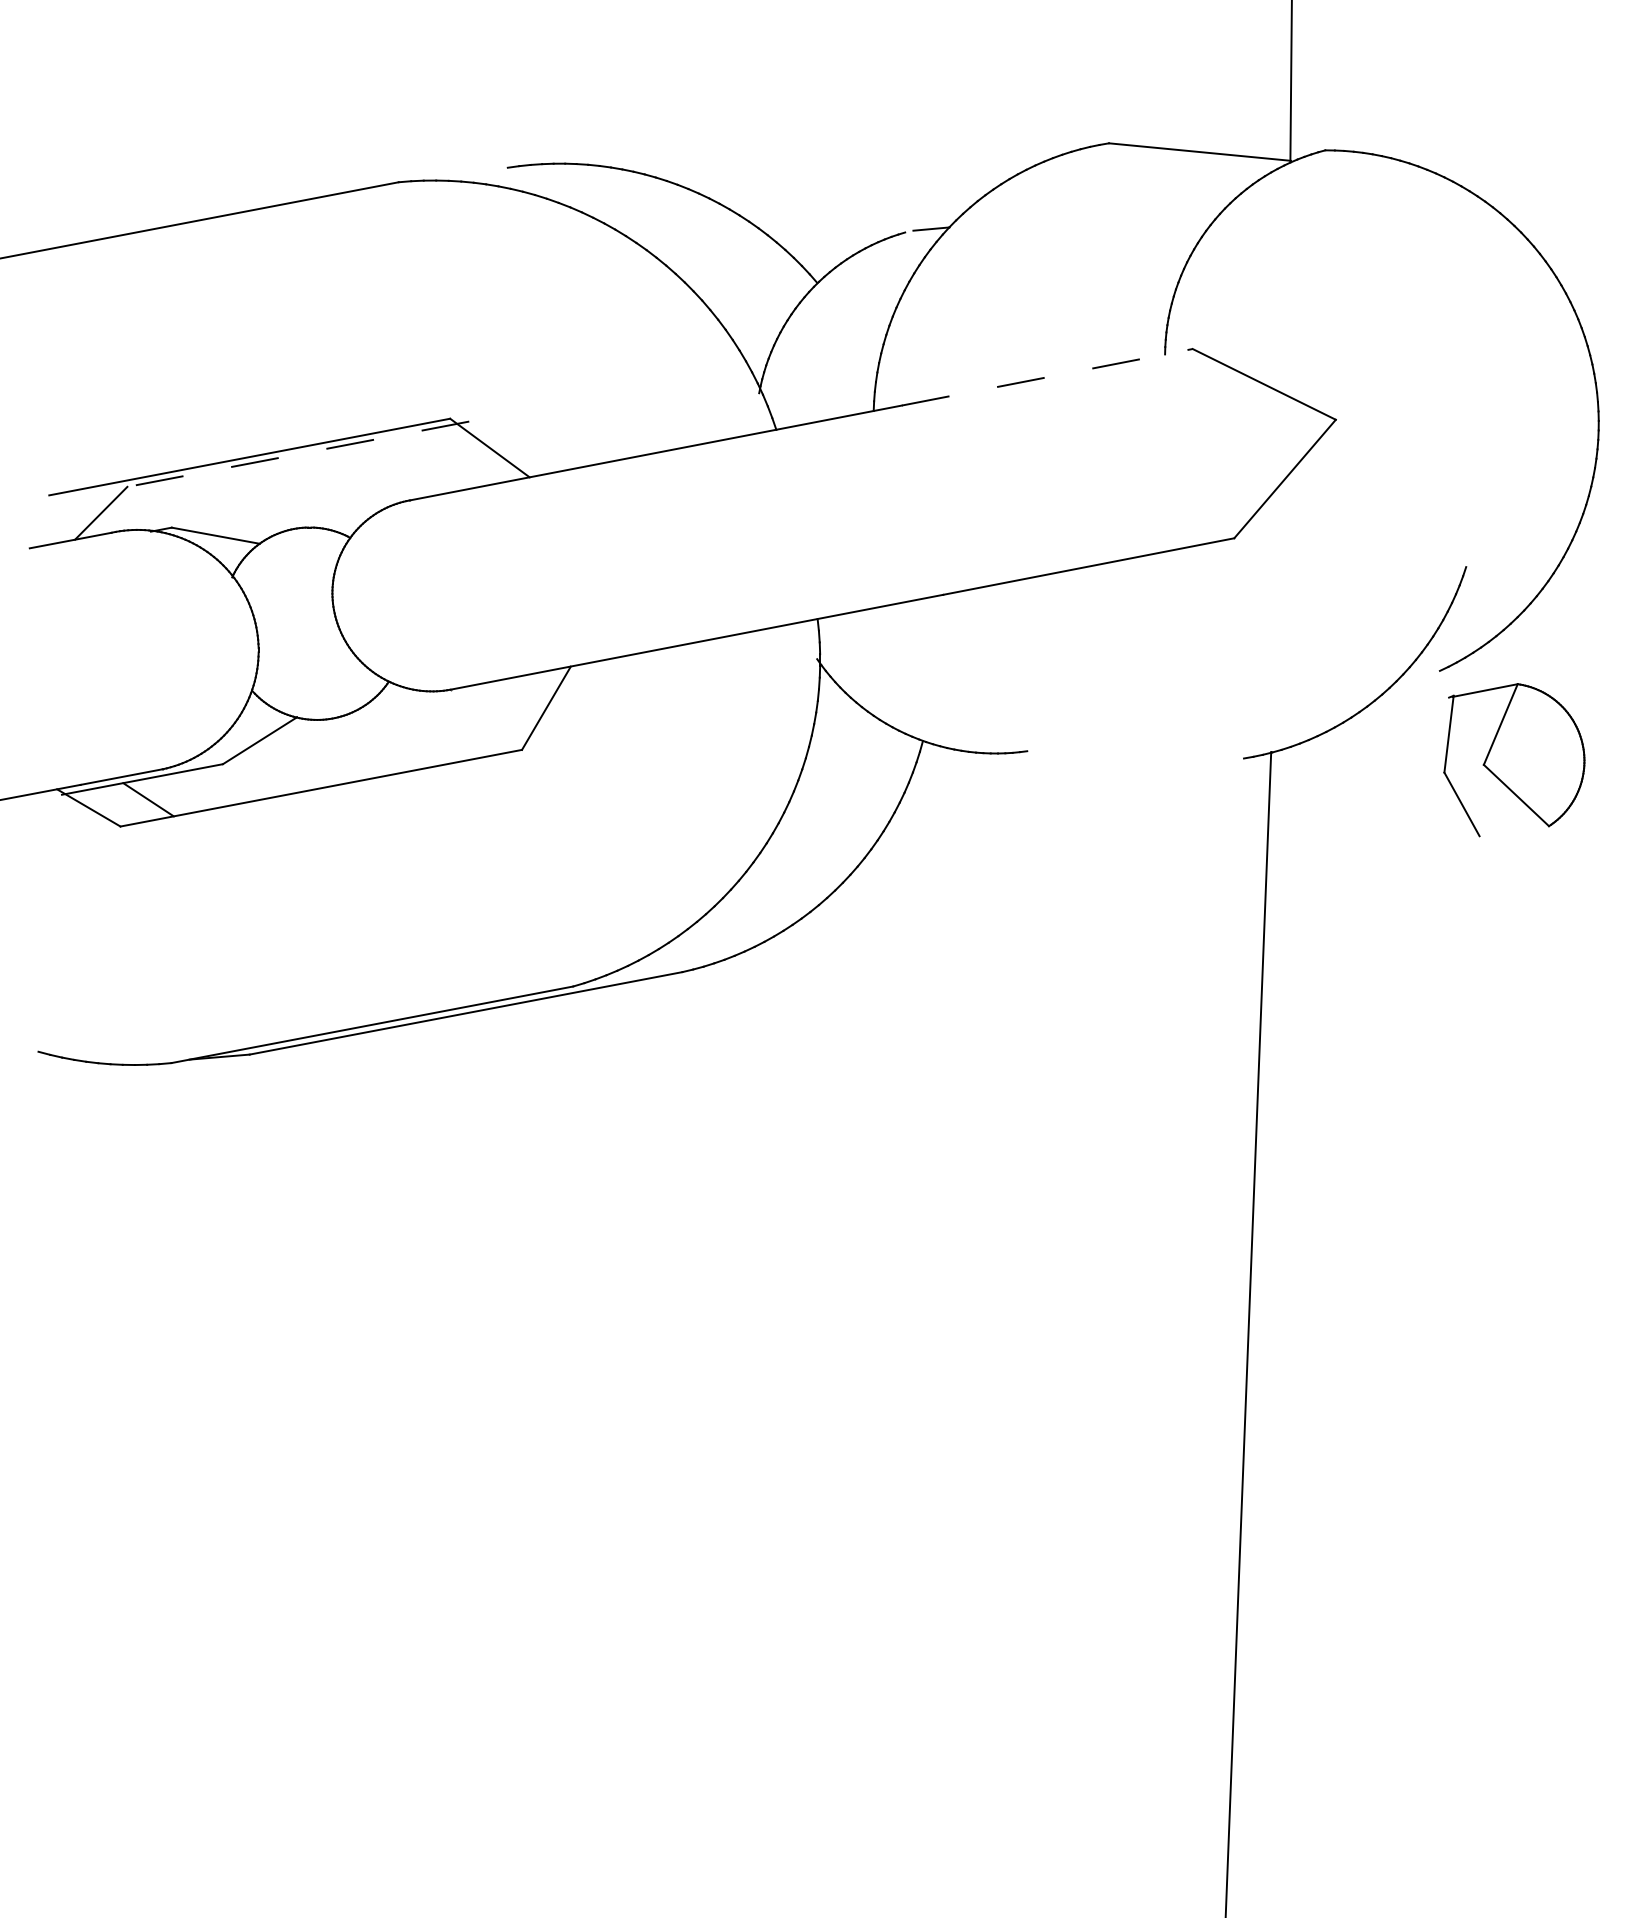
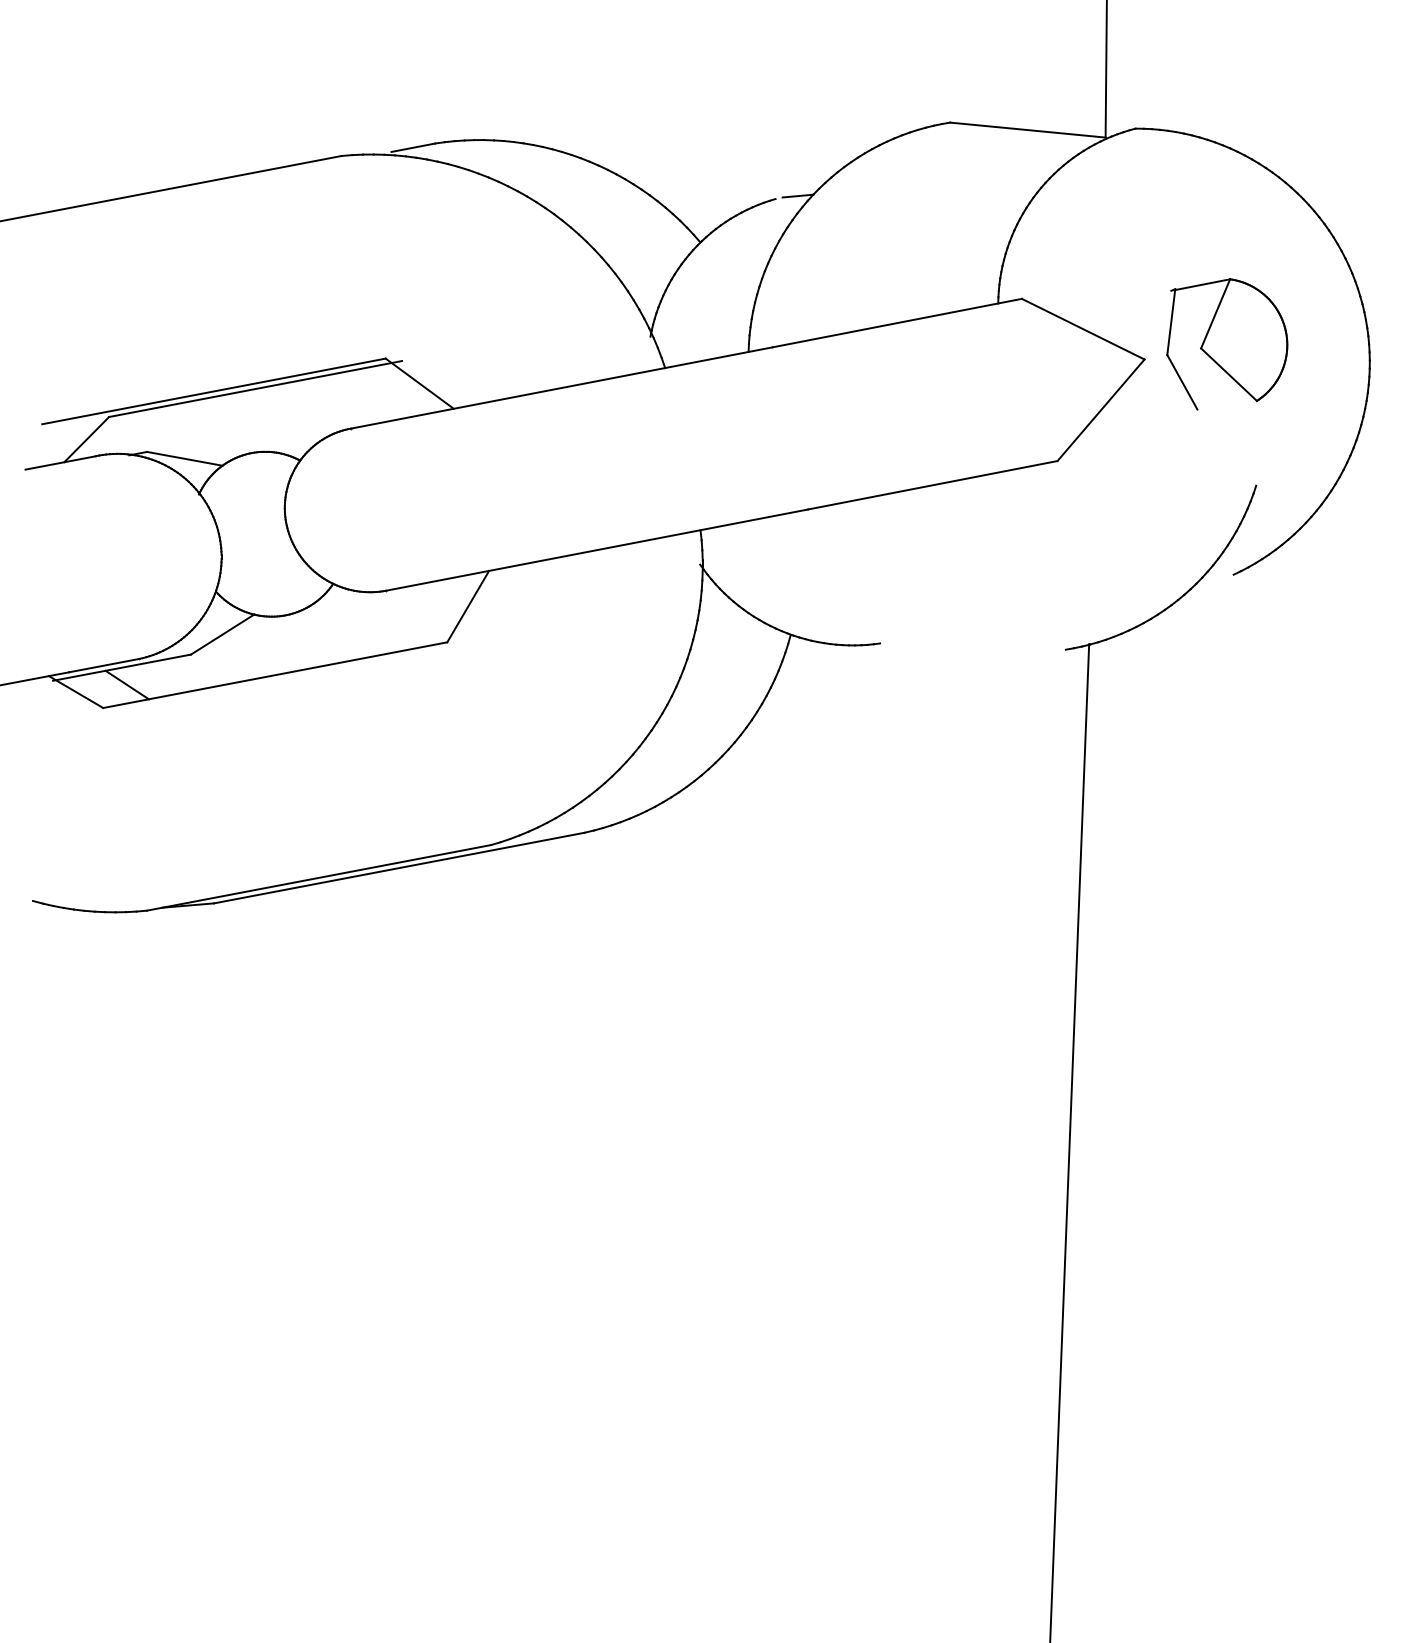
line: (481, 172) -> (412, 147), added
line: (1047, 377) -> (897, 323), dashed -> solid
line: (297, 454) -> (254, 389), dashed -> solid
part: (1514, 760) -> (1227, 344), moved

